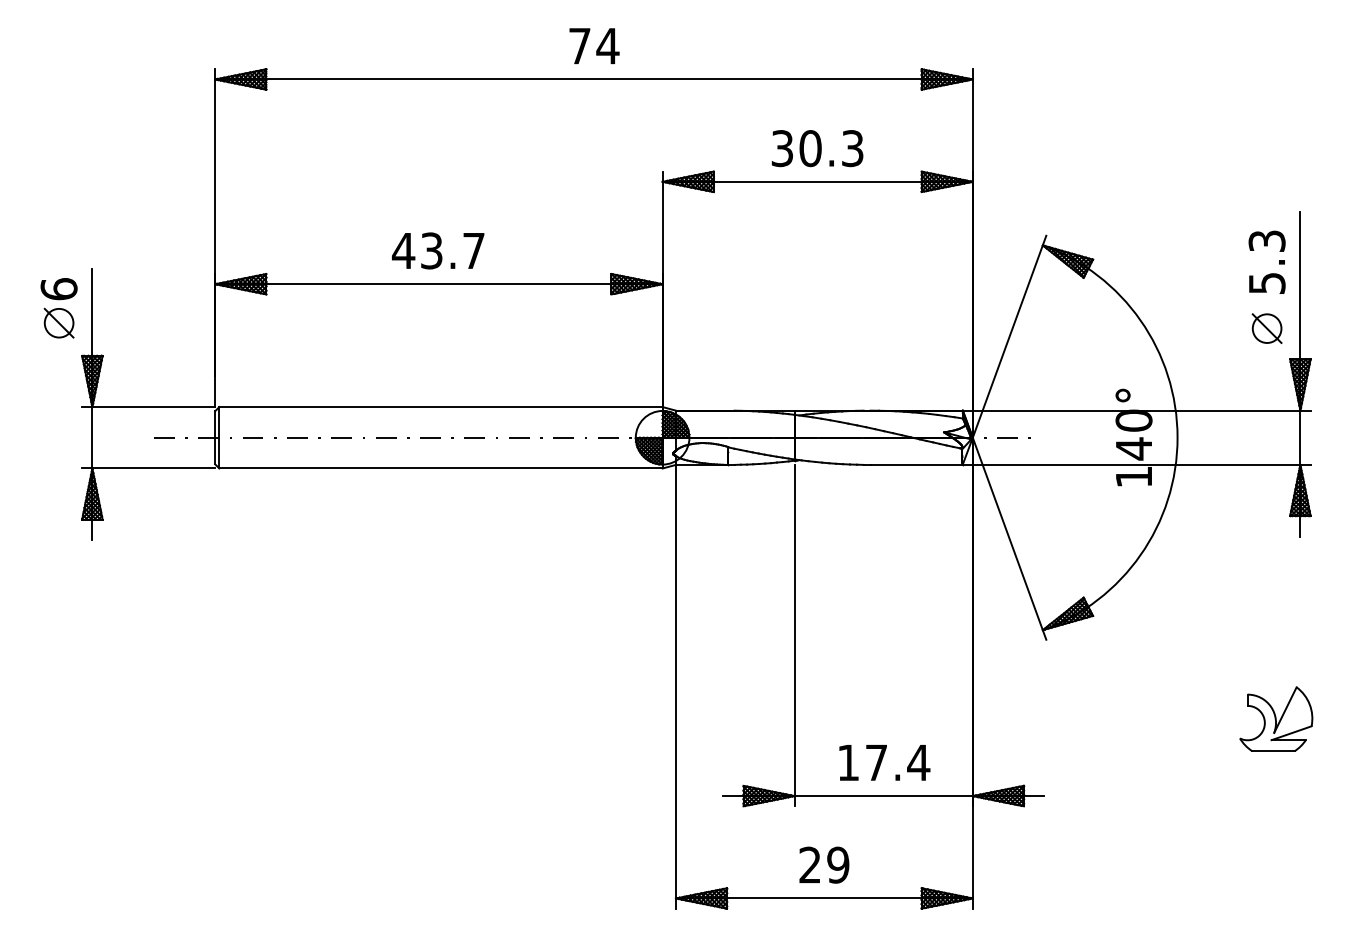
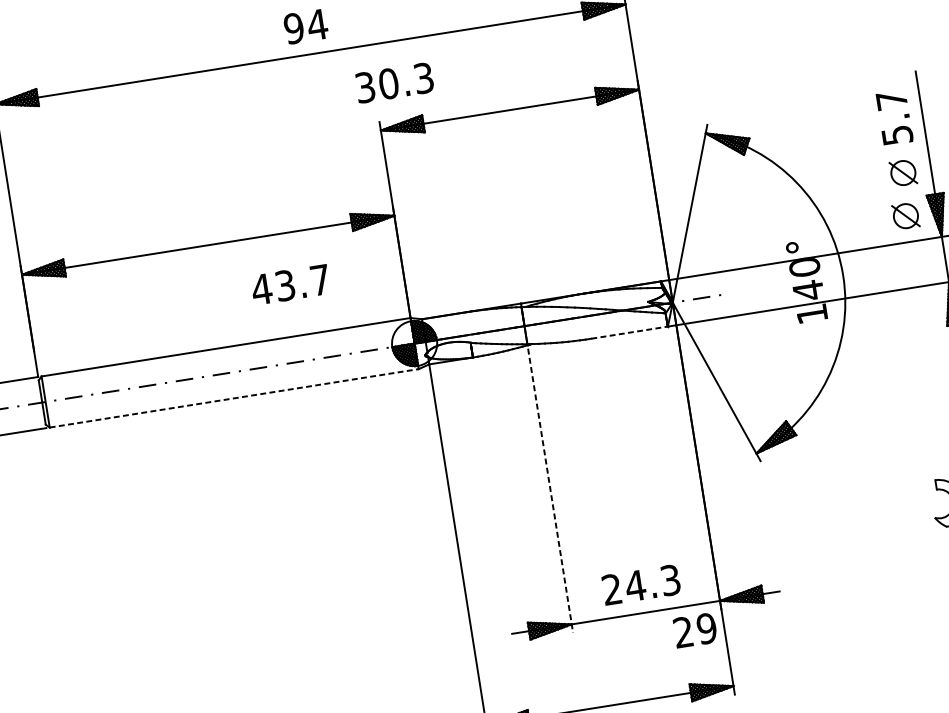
text: (579, 45) -> (293, 28), 74 -> 94
text: (817, 148) -> (394, 82), moved
text: (1266, 240) -> (891, 99), 5.3 -> 5.7
text: (438, 250) -> (290, 284), moved
part: (1261, 379) -> (905, 216), added
line: (917, 464) -> (630, 332), solid -> dashed
line: (440, 468) -> (233, 398), solid -> dashed
line: (794, 635) -> (550, 490), solid -> dashed
text: (883, 762) -> (641, 584), 17.4 -> 24.3
text: (824, 864) -> (695, 629), moved

